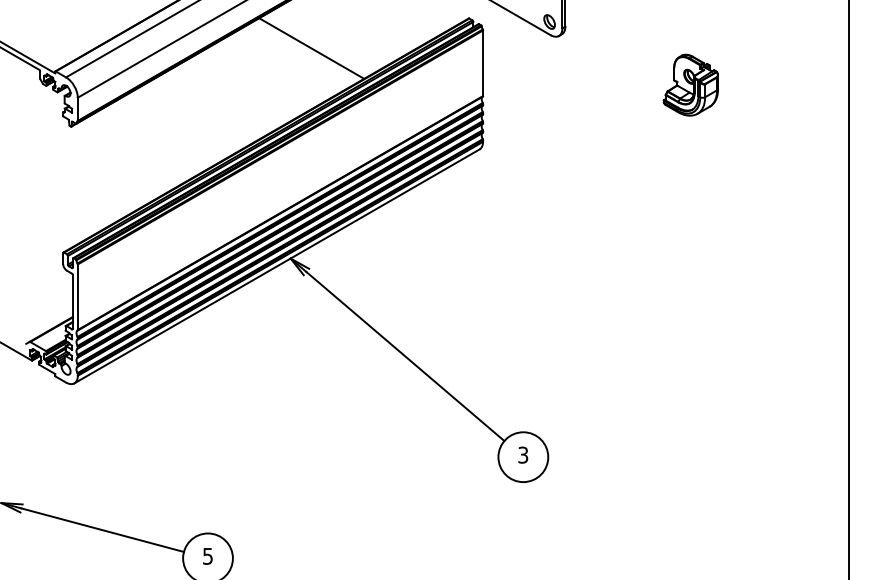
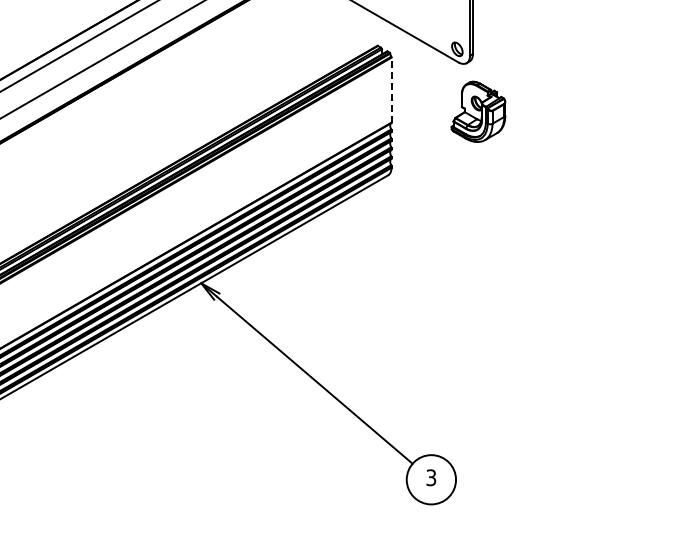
line: (311, 48) -> (221, 75), removed
line: (483, 63) -> (391, 90), solid -> dashed
part: (690, 84) -> (478, 111), moved

